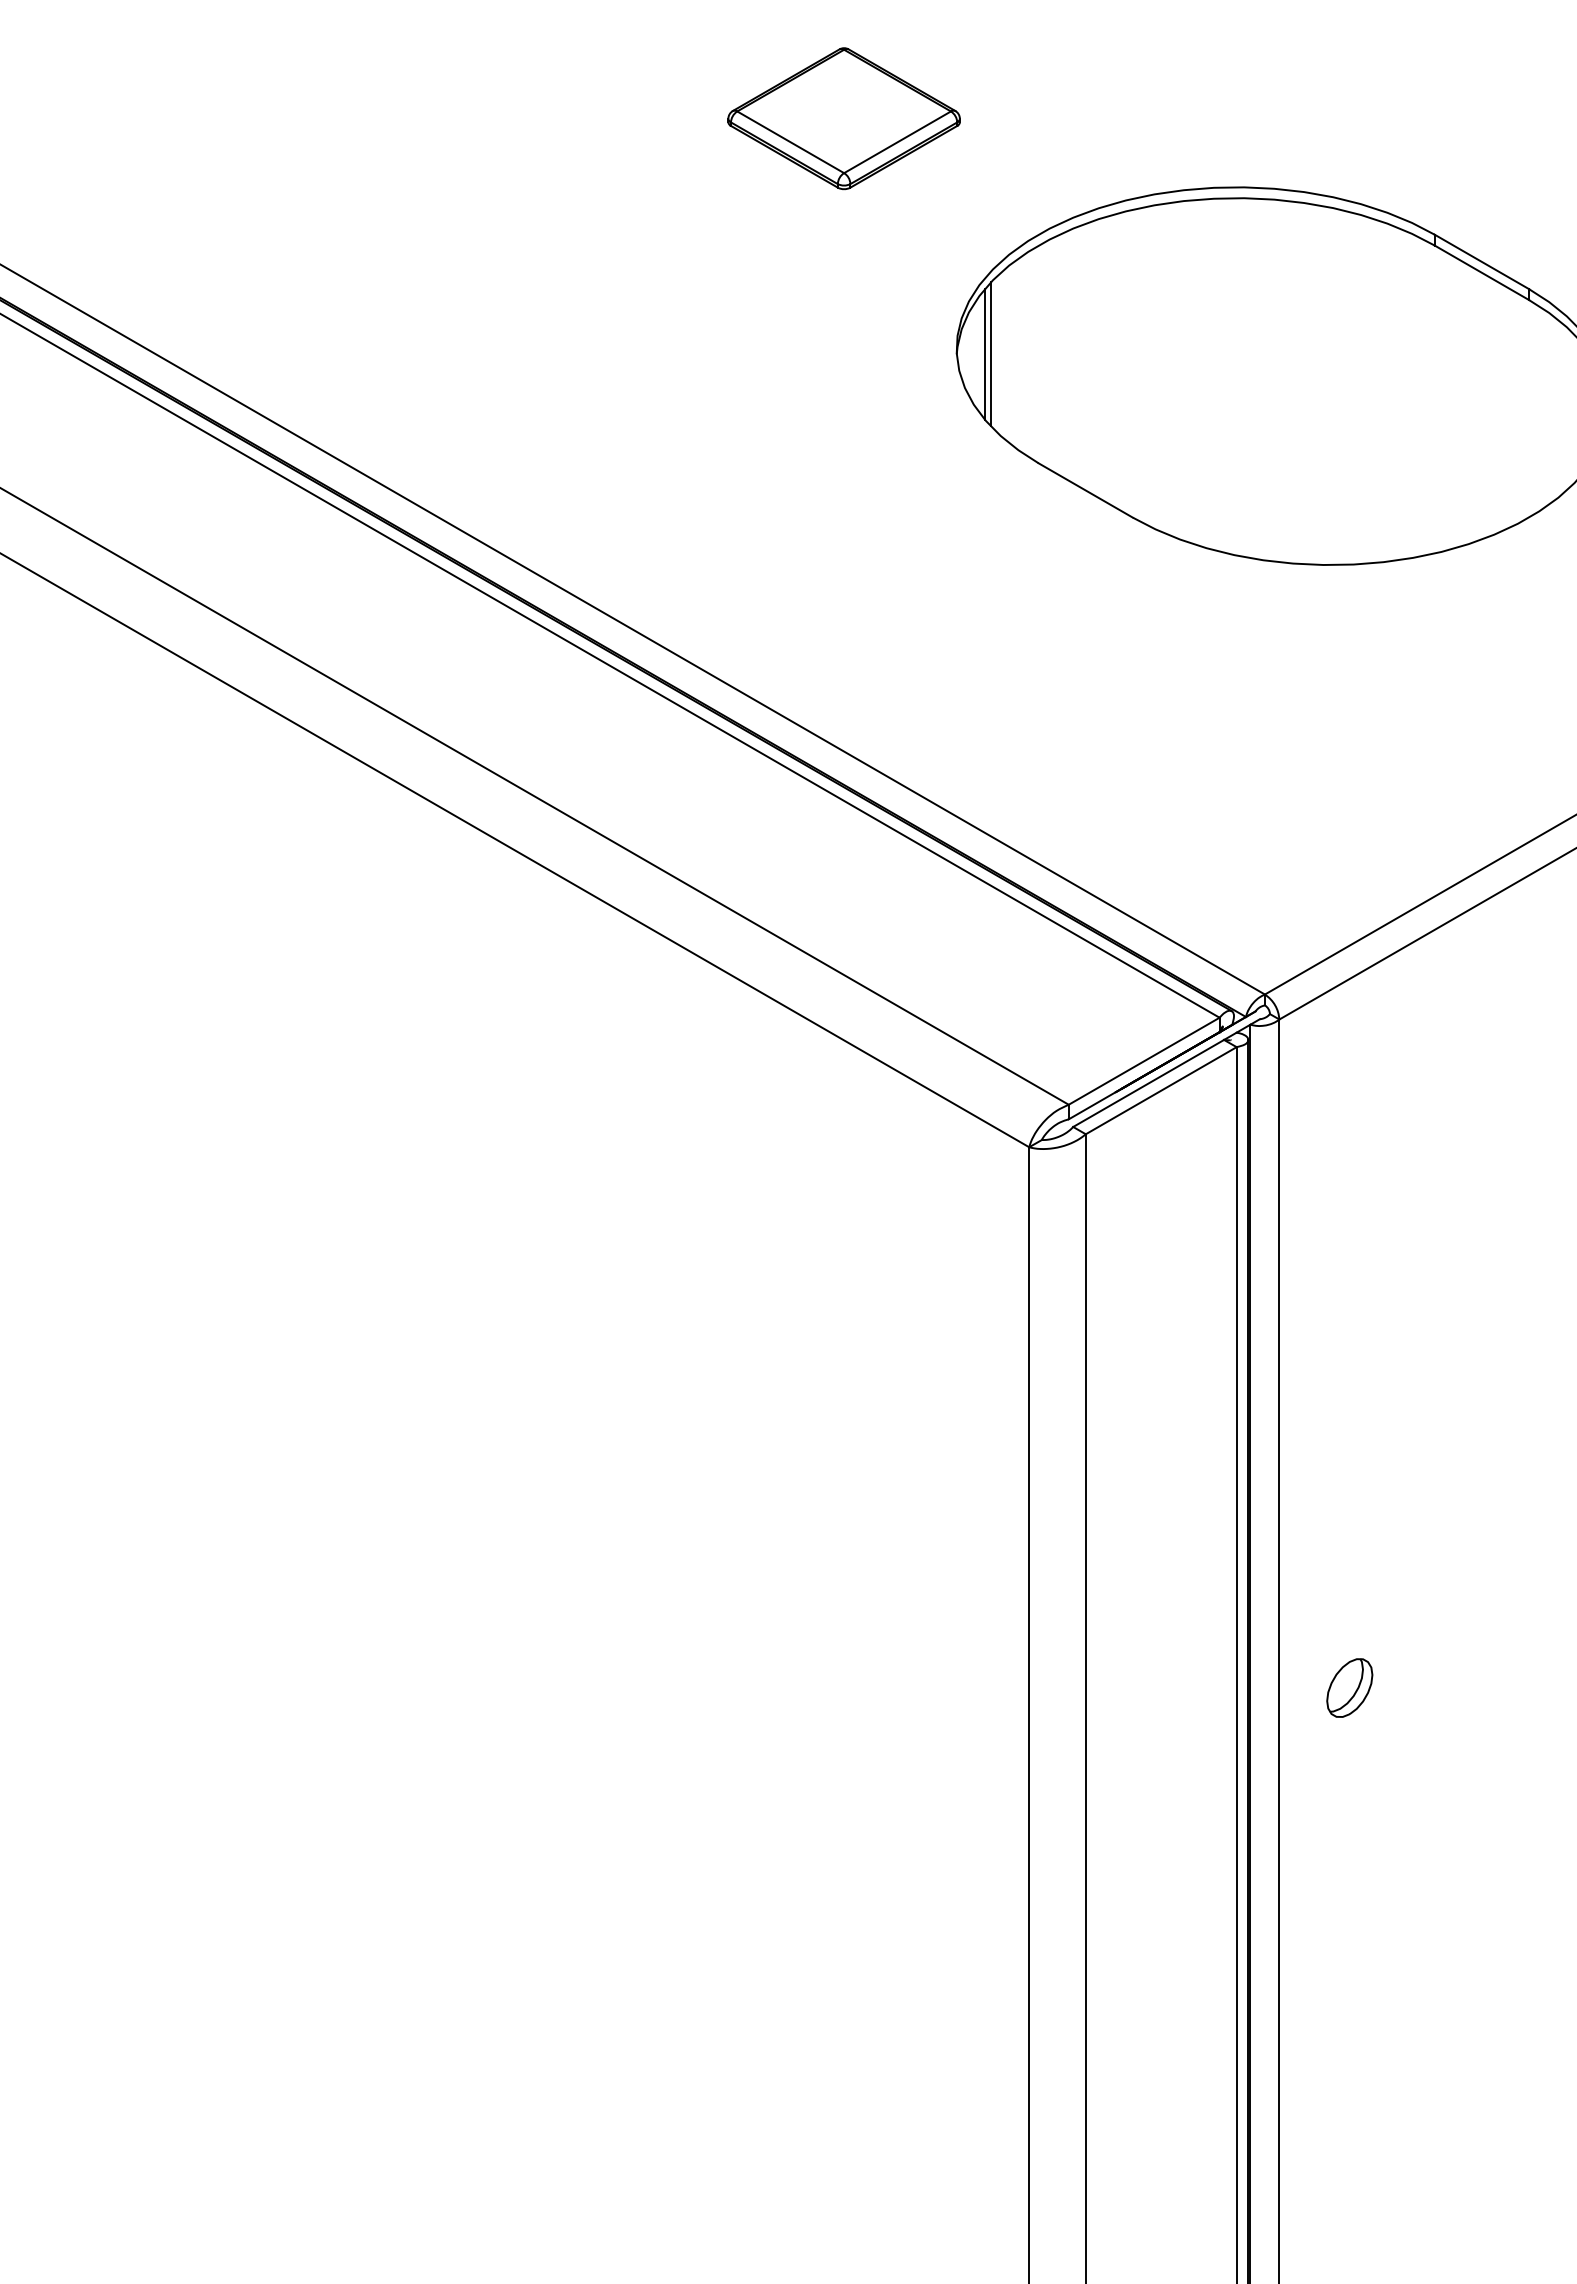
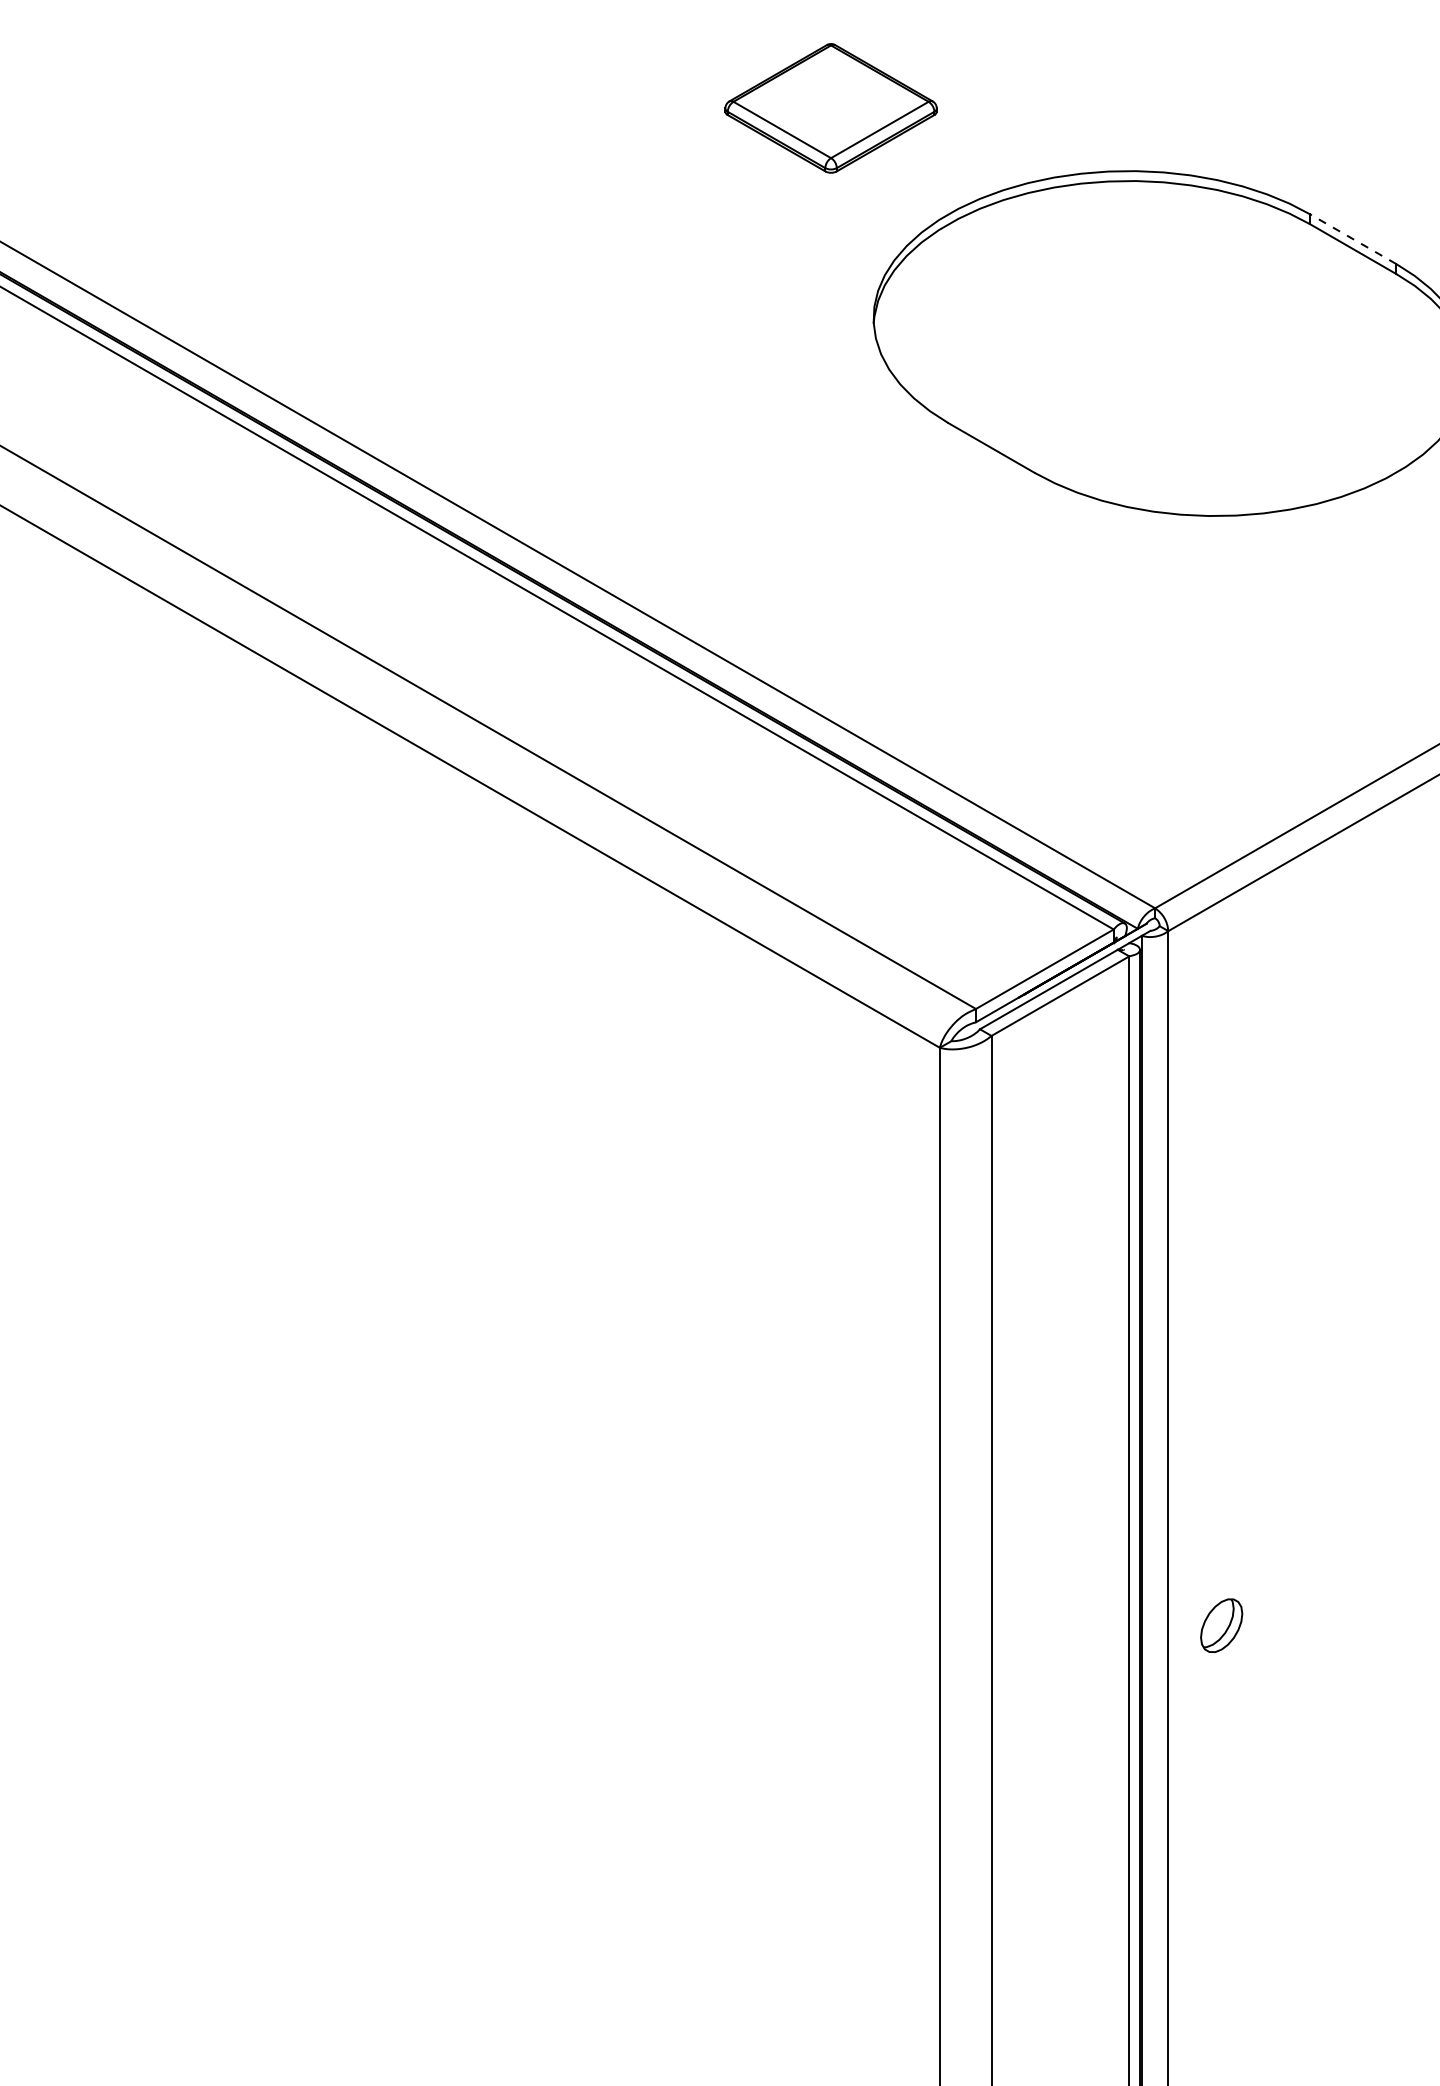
part: (843, 118) -> (830, 108), moved
line: (1481, 261) -> (1352, 238), solid -> dashed
line: (984, 354) -> (899, 323), removed
line: (990, 354) -> (904, 323), removed
part: (1349, 1687) -> (1221, 1625), moved

